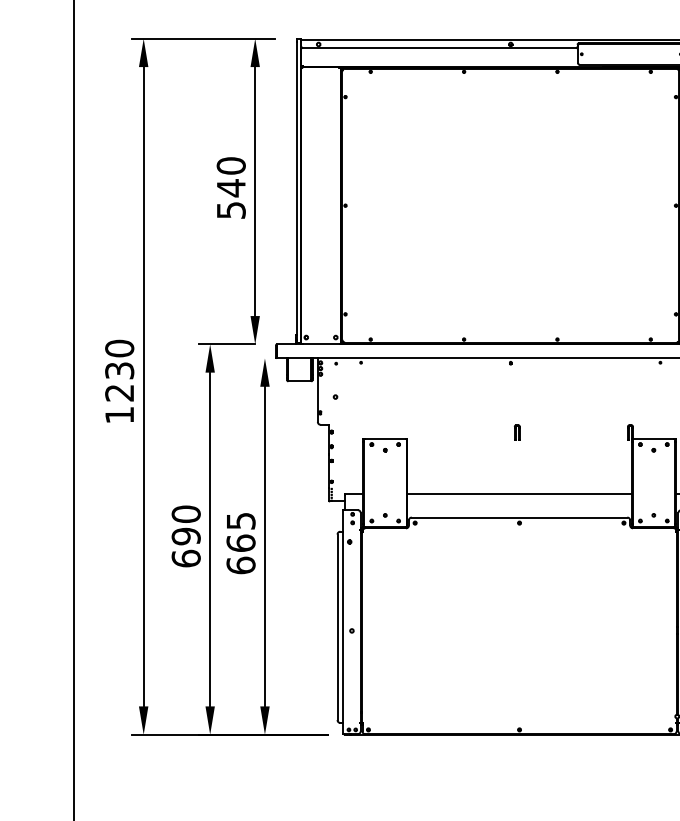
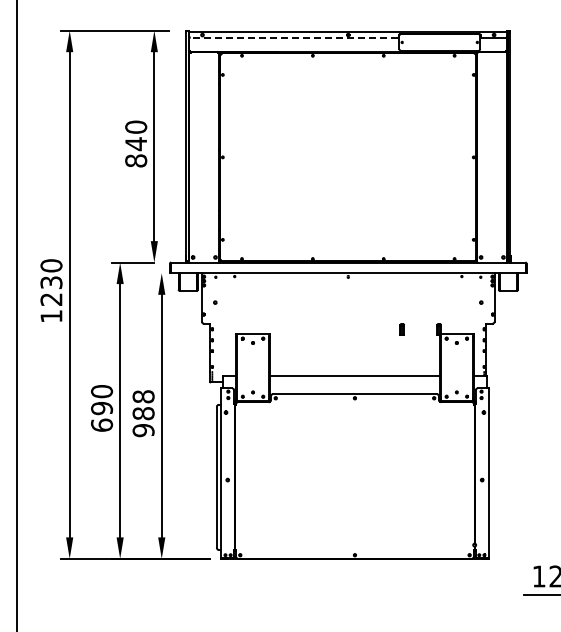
line: (438, 47) -> (293, 37), solid -> dashed
text: (231, 209) -> (136, 160), 540 -> 840
part: (516, 432) -> (401, 329), moved
text: (240, 543) -> (143, 413), 665 -> 988

